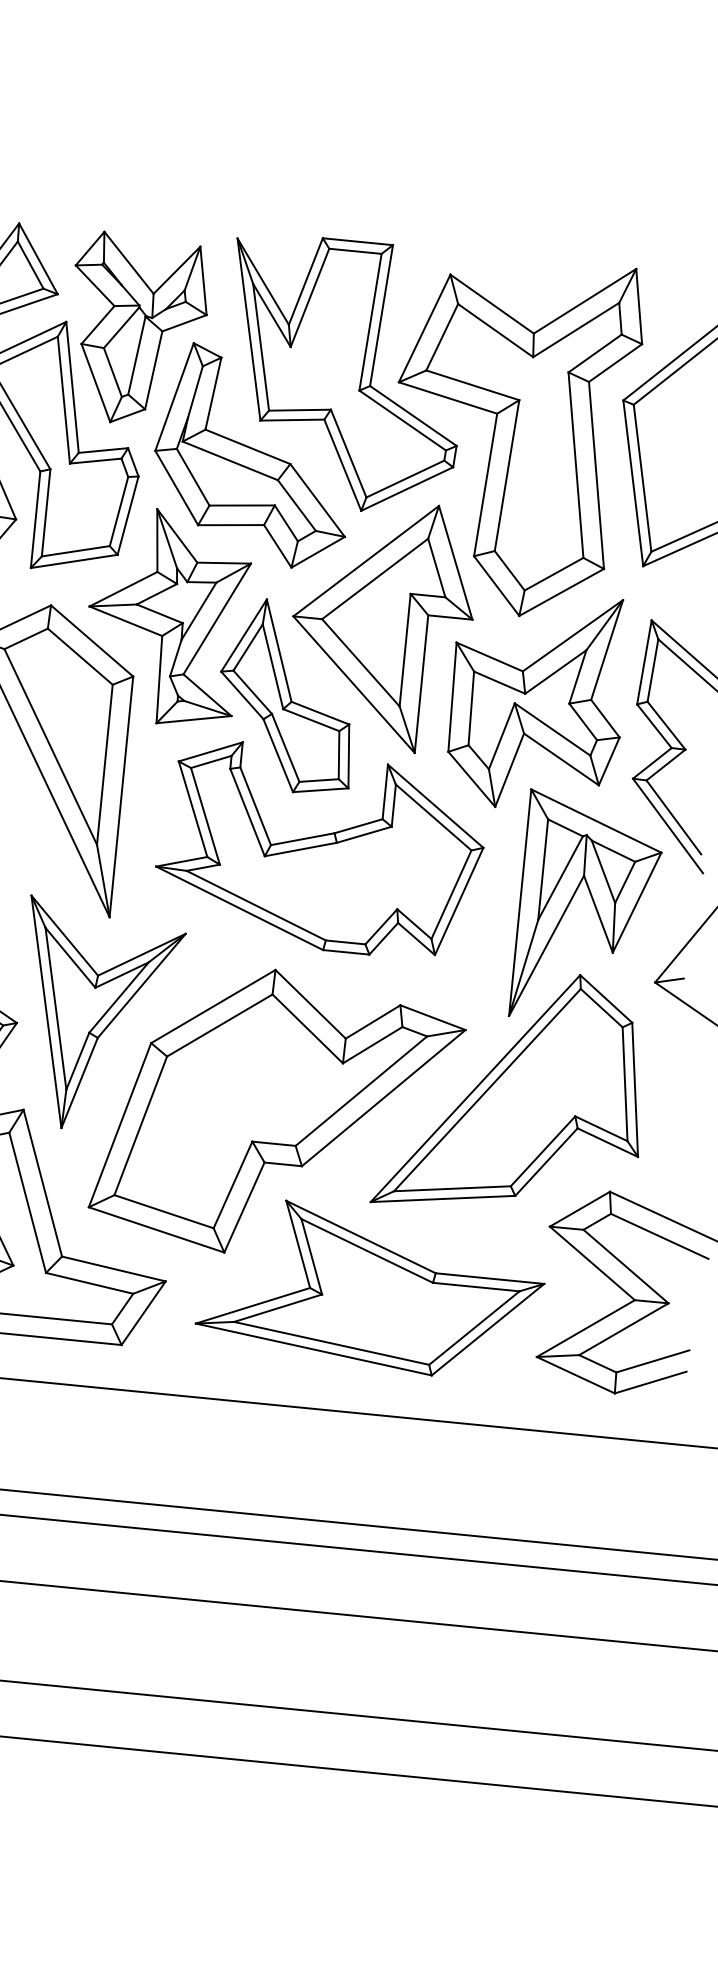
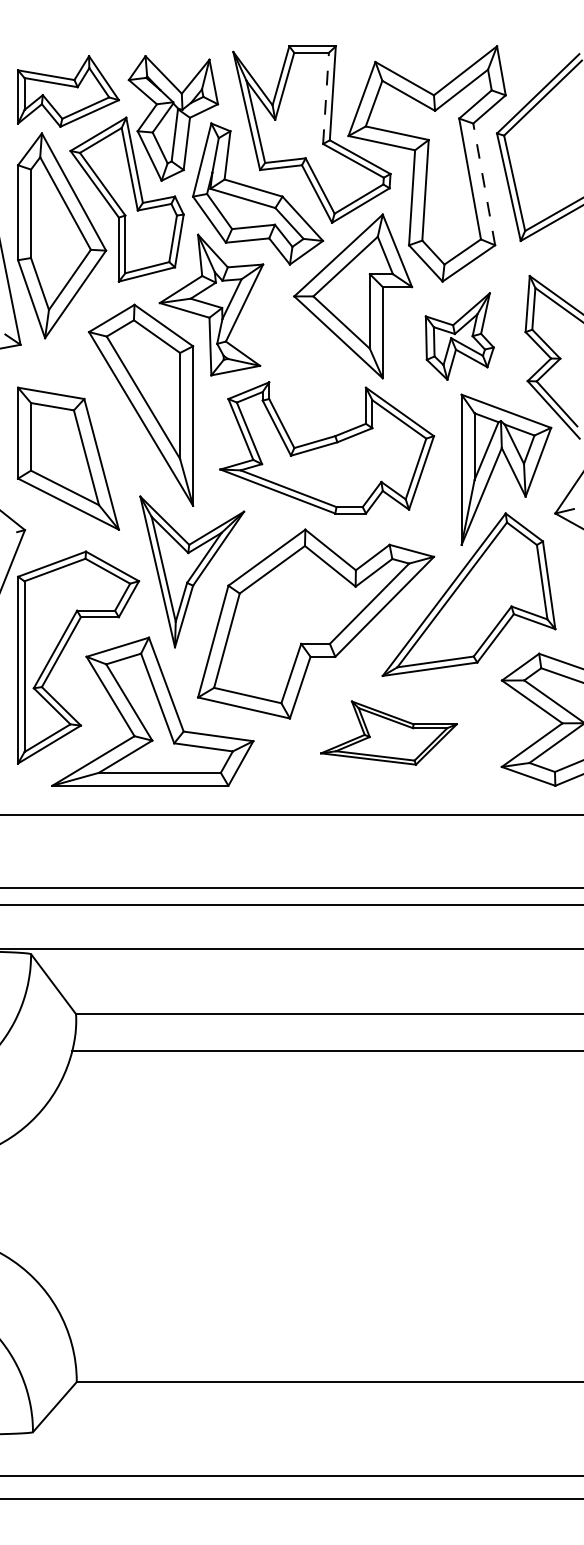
line: (371, 322) -> (326, 98), solid -> dashed
line: (596, 475) -> (484, 184), solid -> dashed
part: (287, 696) -> (295, 349), removed
part: (536, 701) -> (459, 336), size x0.6
part: (370, 1288) -> (388, 732), size x0.6

